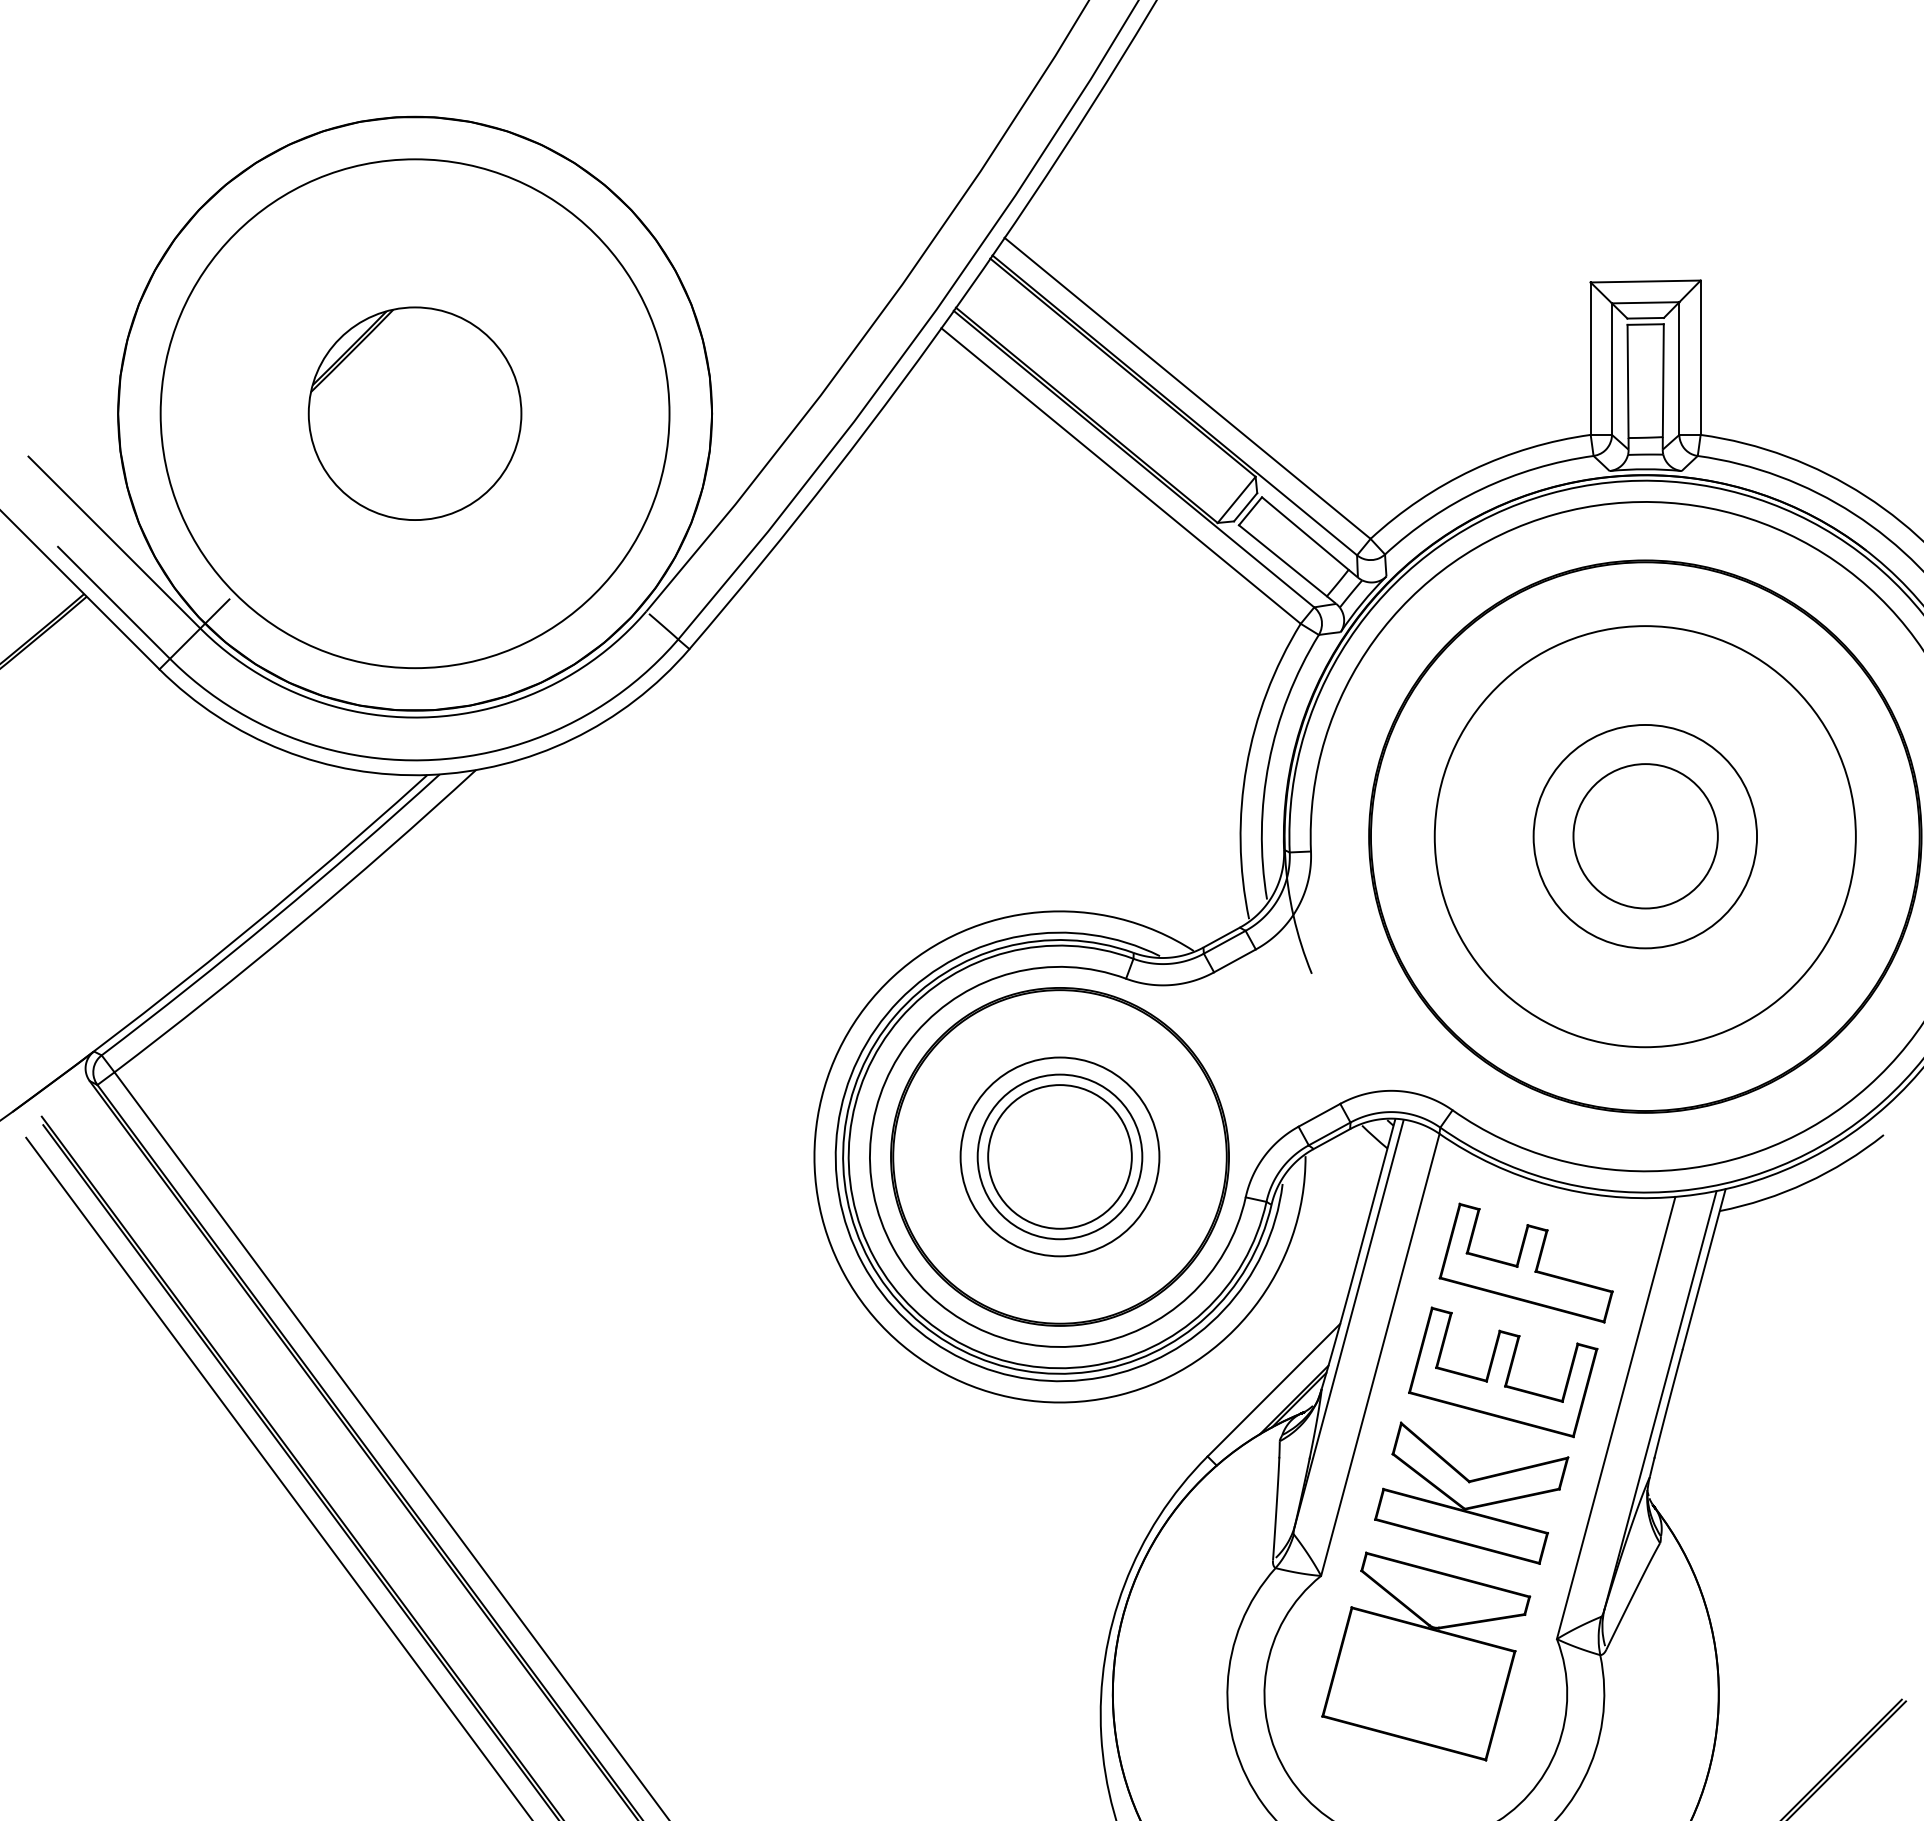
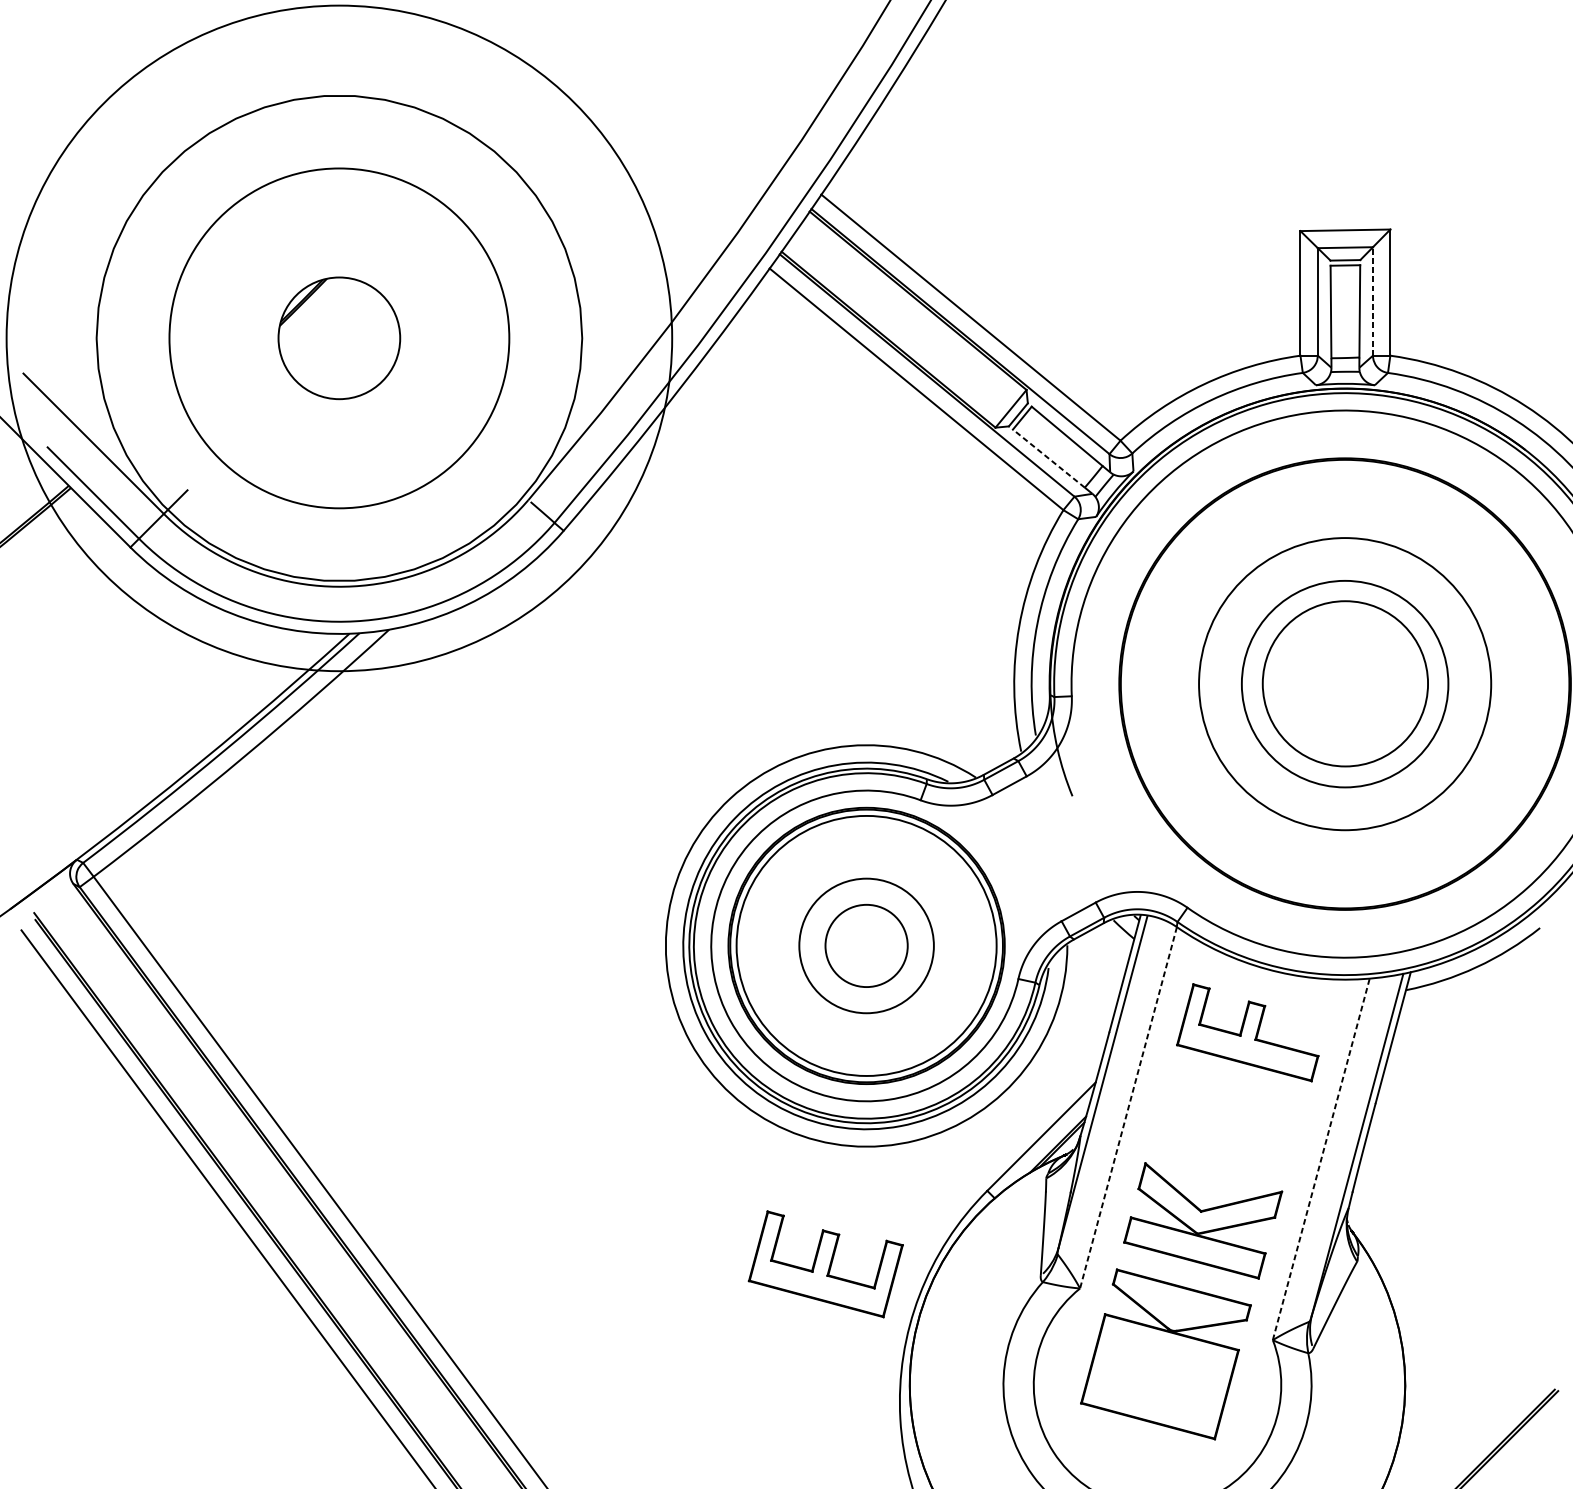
line: (1679, 368) -> (1373, 301), solid -> dashed
circle: (414, 413) -> (338, 338), size x1.6
part: (414, 413) -> (338, 338), size x0.7
circle: (415, 413) -> (339, 338), size x0.7
line: (1282, 560) -> (1048, 458), solid -> dashed
circle: (1644, 836) -> (1344, 684), size x0.6
circle: (1645, 836) -> (1345, 684), size x1.4
circle: (1645, 836) -> (1345, 684), size x1.6
circle: (1059, 1156) -> (866, 945), size x0.7
circle: (1059, 1156) -> (866, 945), size x1.6
line: (1380, 1354) -> (1128, 1107), solid -> dashed
part: (1503, 1372) -> (826, 1264), moved
line: (1616, 1418) -> (1321, 1159), solid -> dashed

